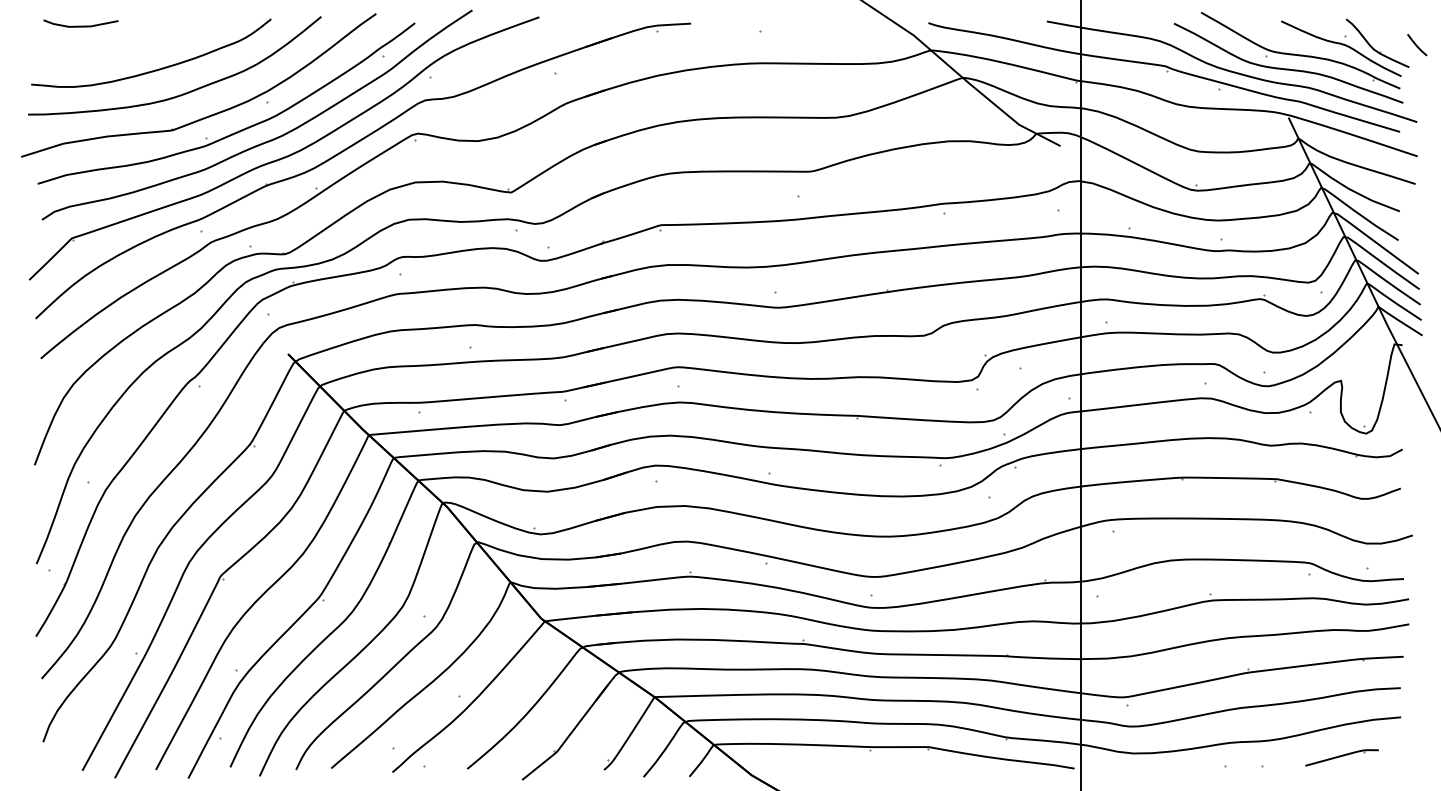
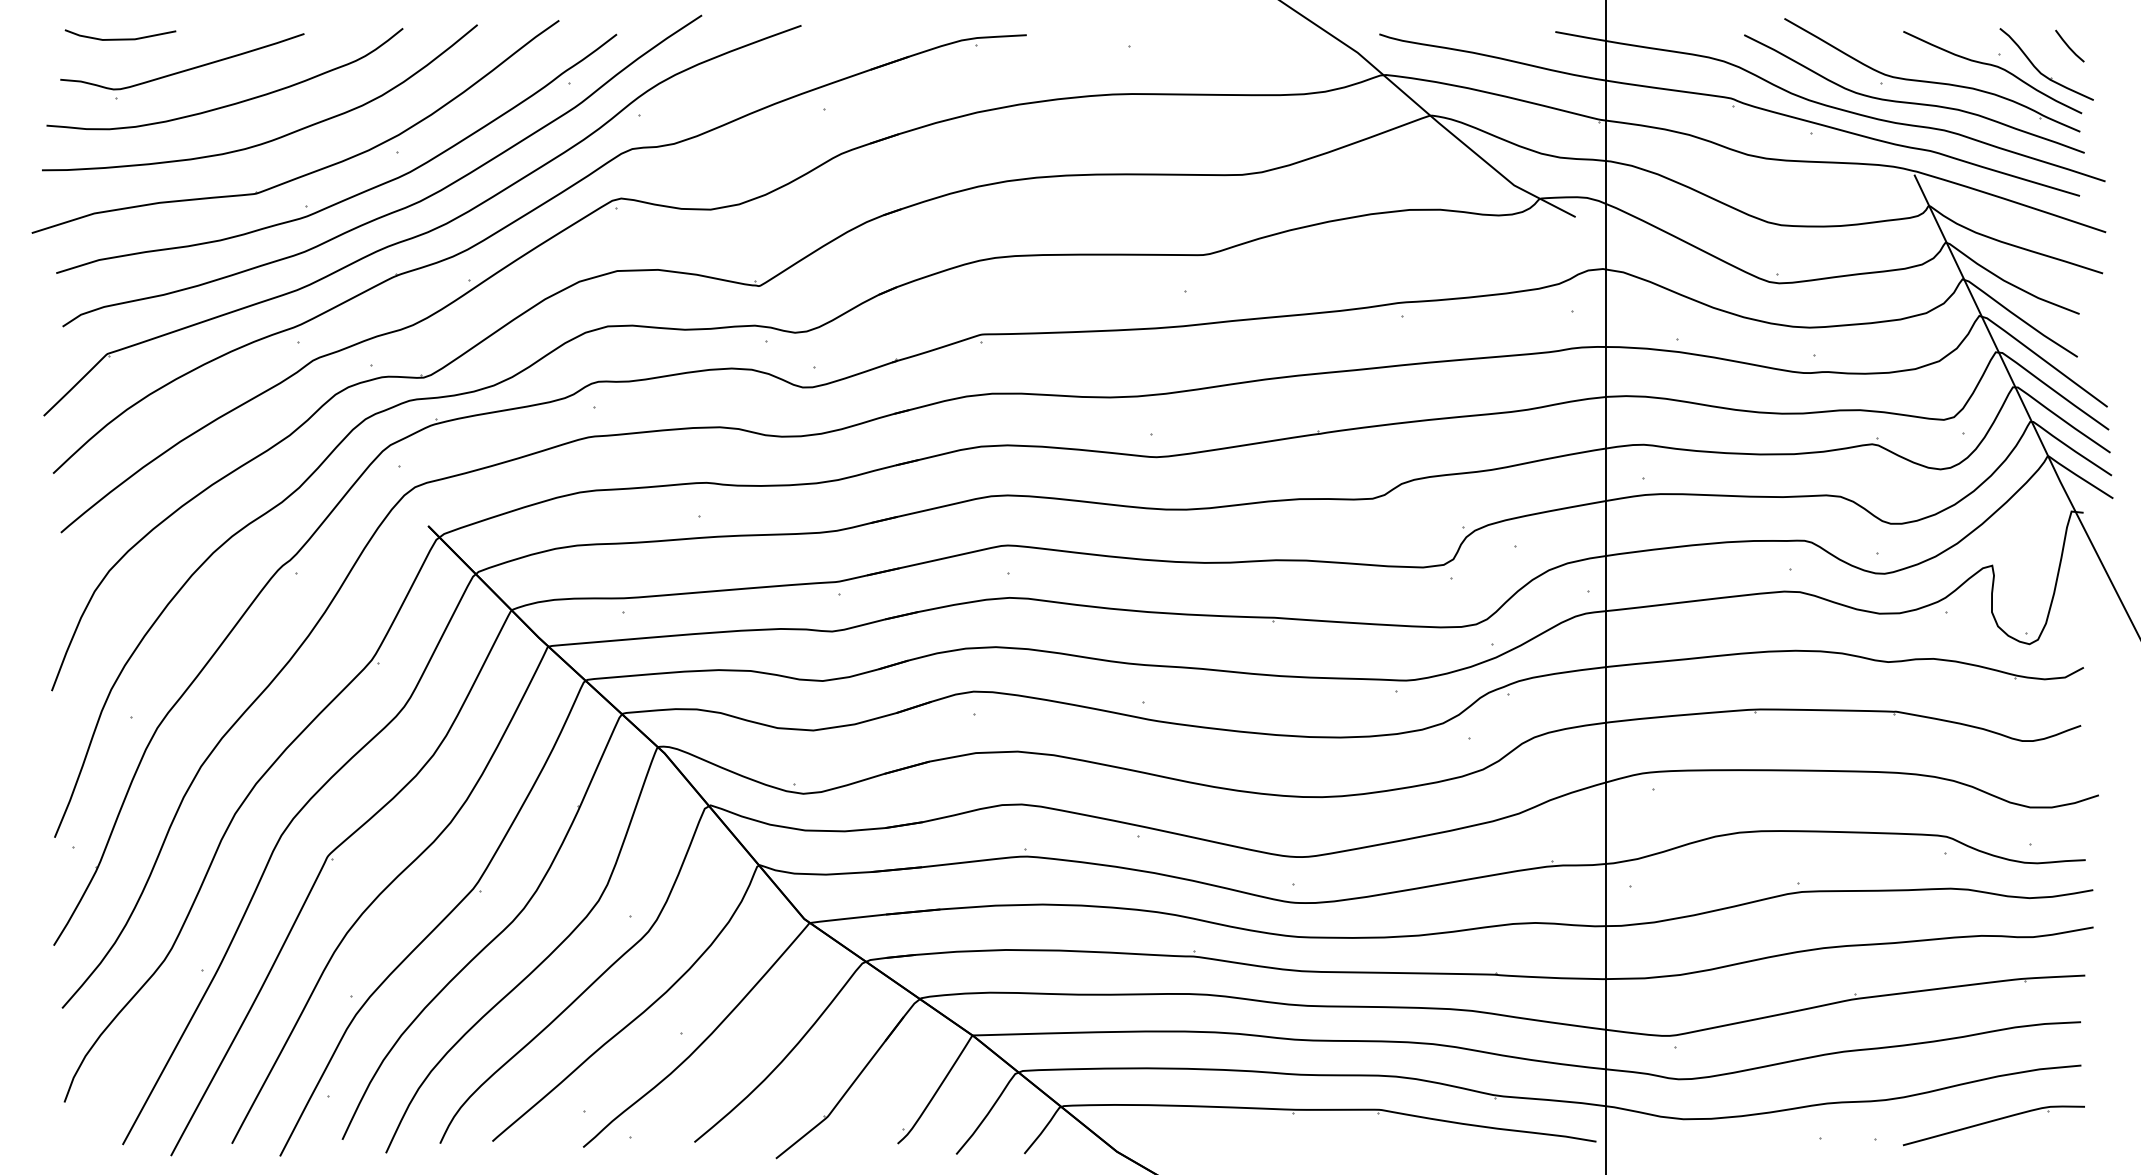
part: (122, 44) -> (182, 66), added
line: (1417, 45) -> (2070, 46), moved
part: (1341, 757) -> (1992, 1125), size x1.67

